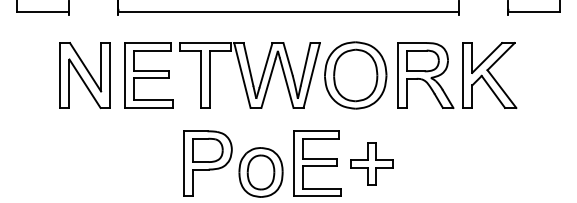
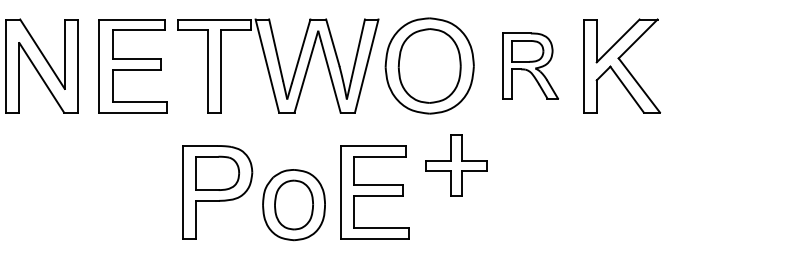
part: (425, 75) -> (529, 66), size x0.7
part: (371, 163) -> (455, 164), moved

